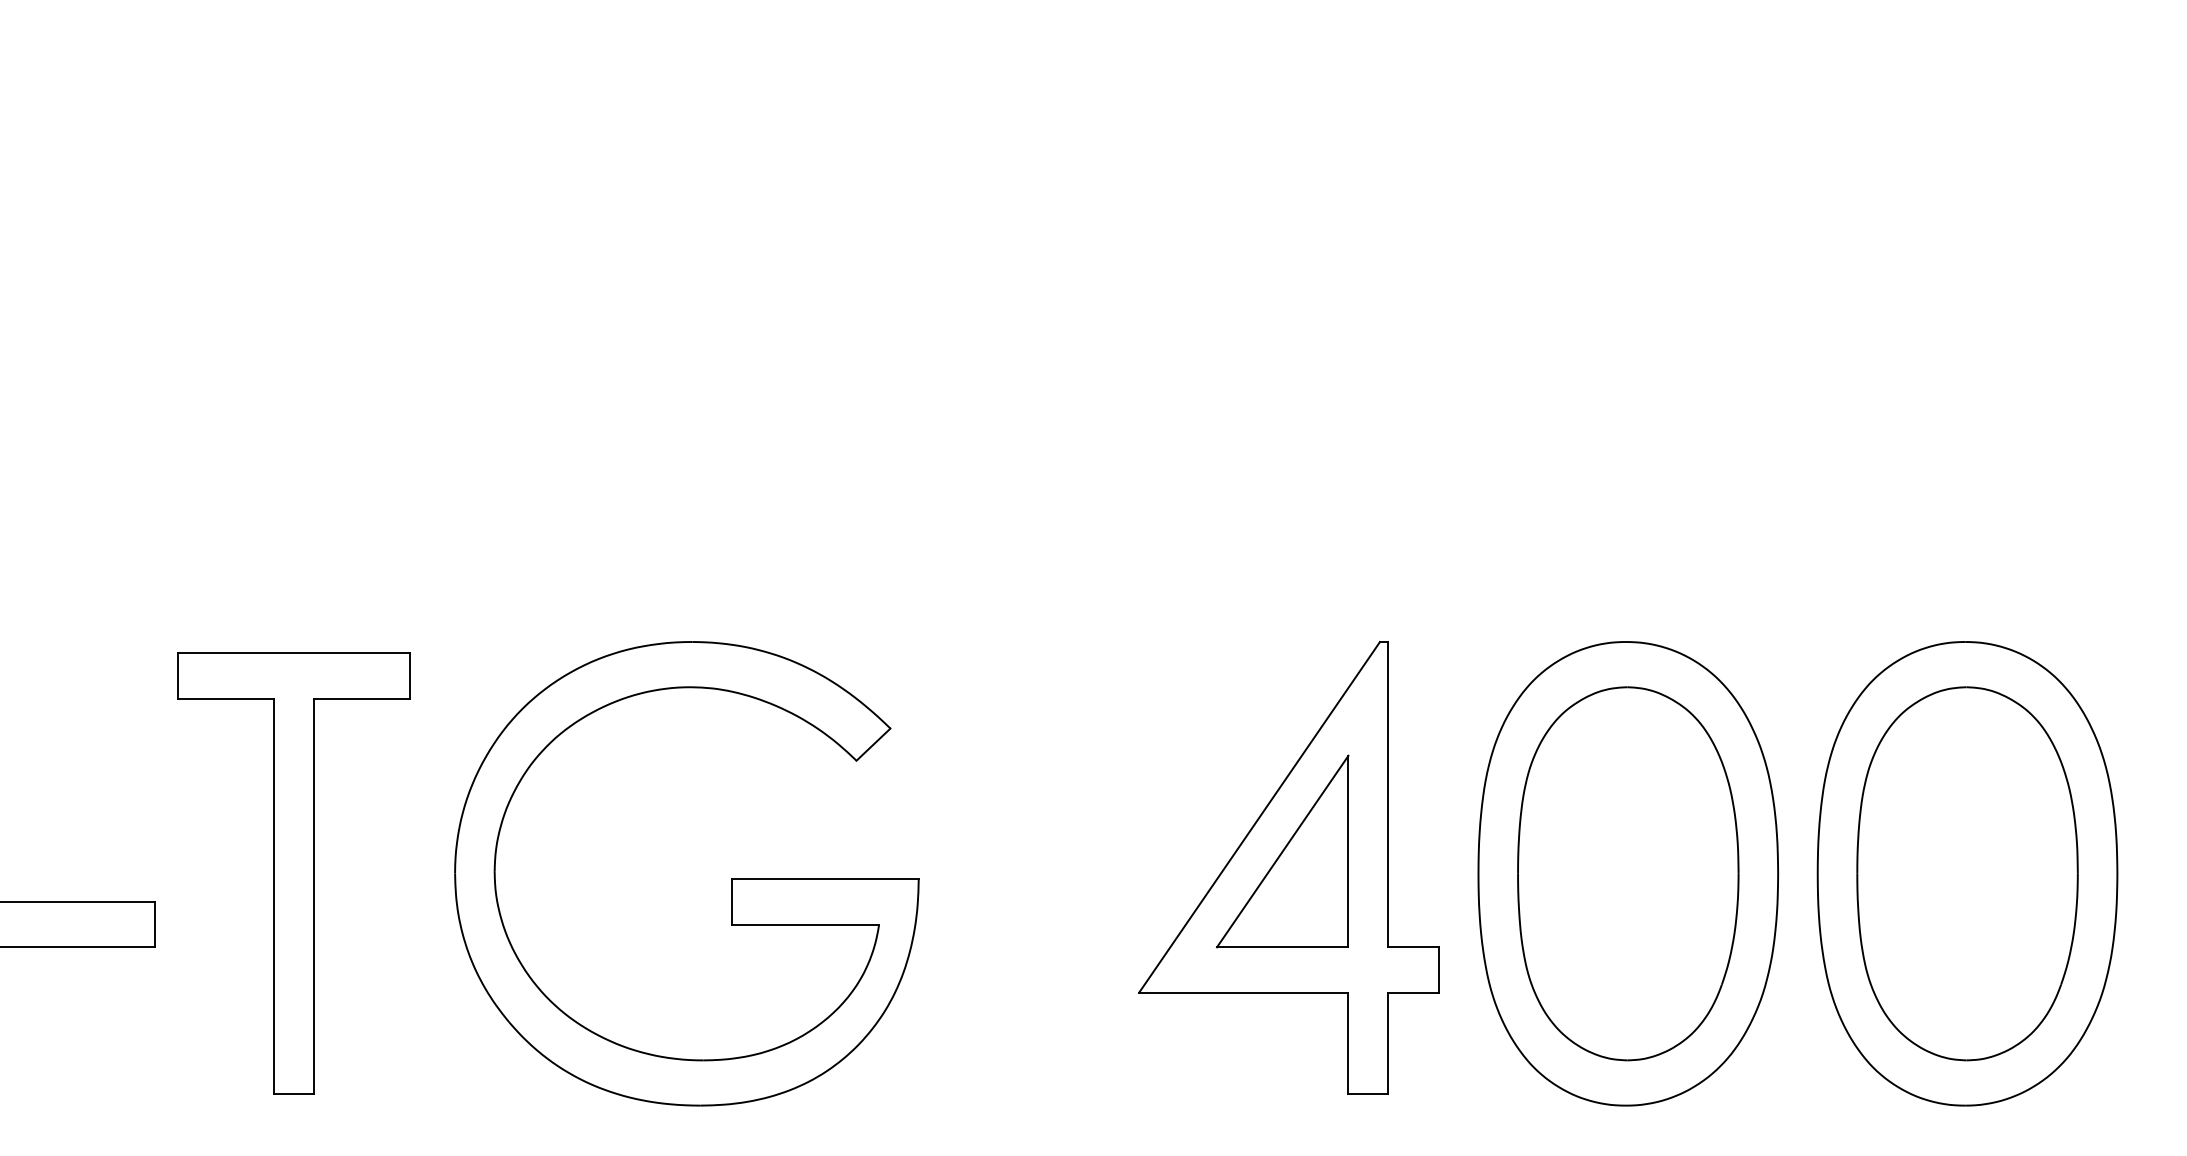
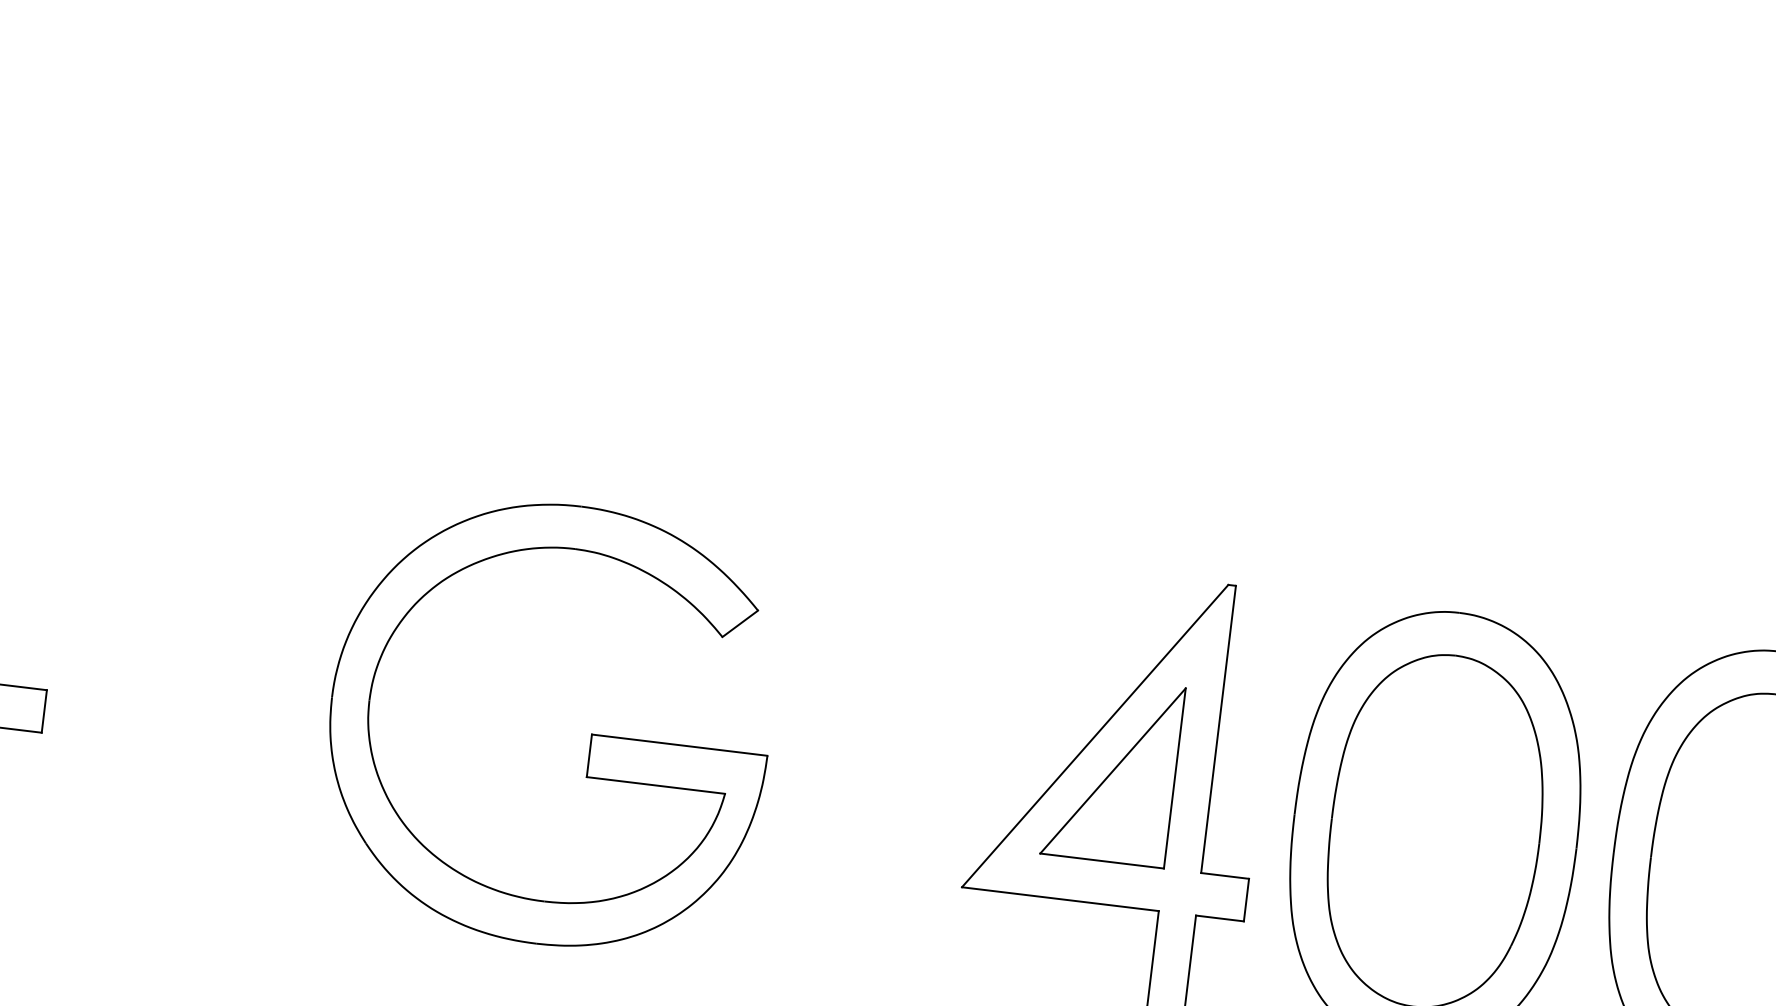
part: (293, 873) -> (180, 679), removed

